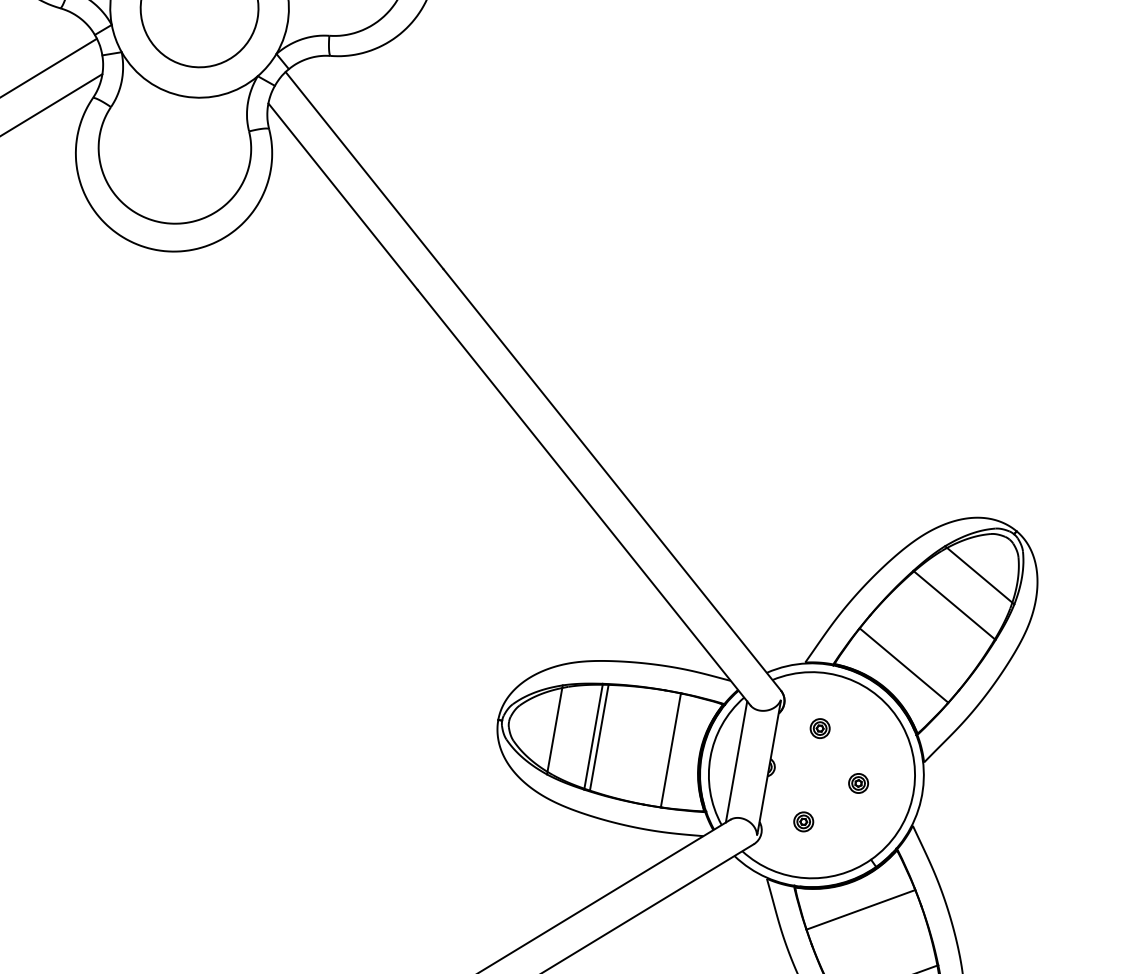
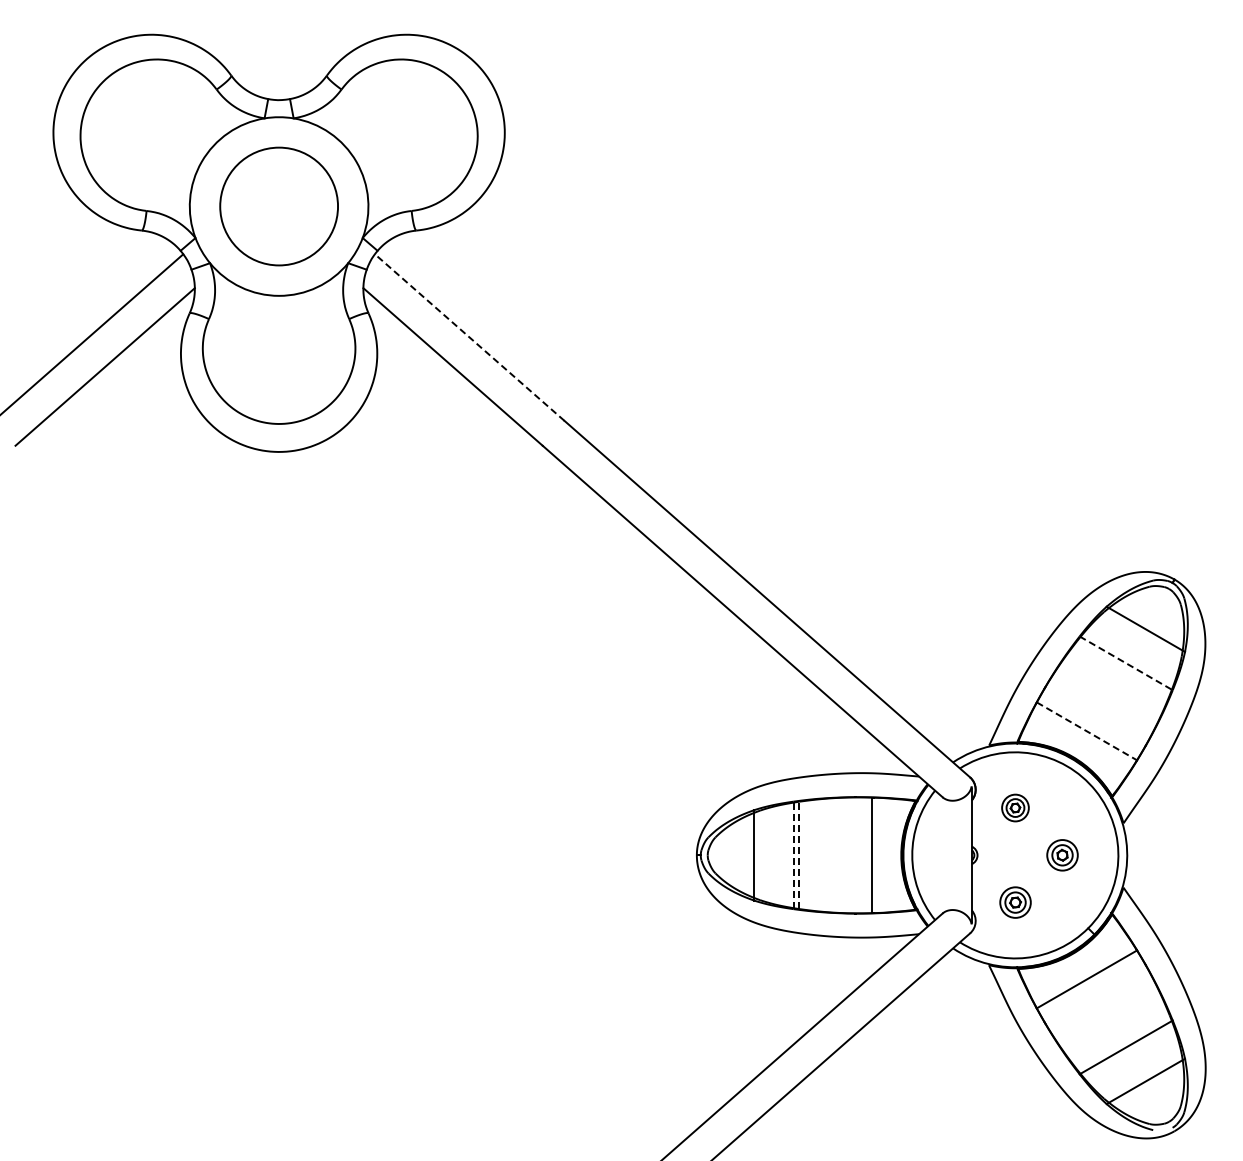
line: (364, 170) -> (469, 337), solid -> dashed
line: (954, 605) -> (1126, 663), solid -> dashed
line: (903, 665) -> (1086, 731), solid -> dashed
part: (819, 727) -> (1014, 807), size x1.4
line: (593, 736) -> (793, 855), solid -> dashed
line: (599, 737) -> (799, 855), solid -> dashed
line: (736, 761) -> (938, 854), removed
part: (858, 783) -> (1062, 855), size x1.6
part: (802, 821) -> (1014, 902), size x1.6

